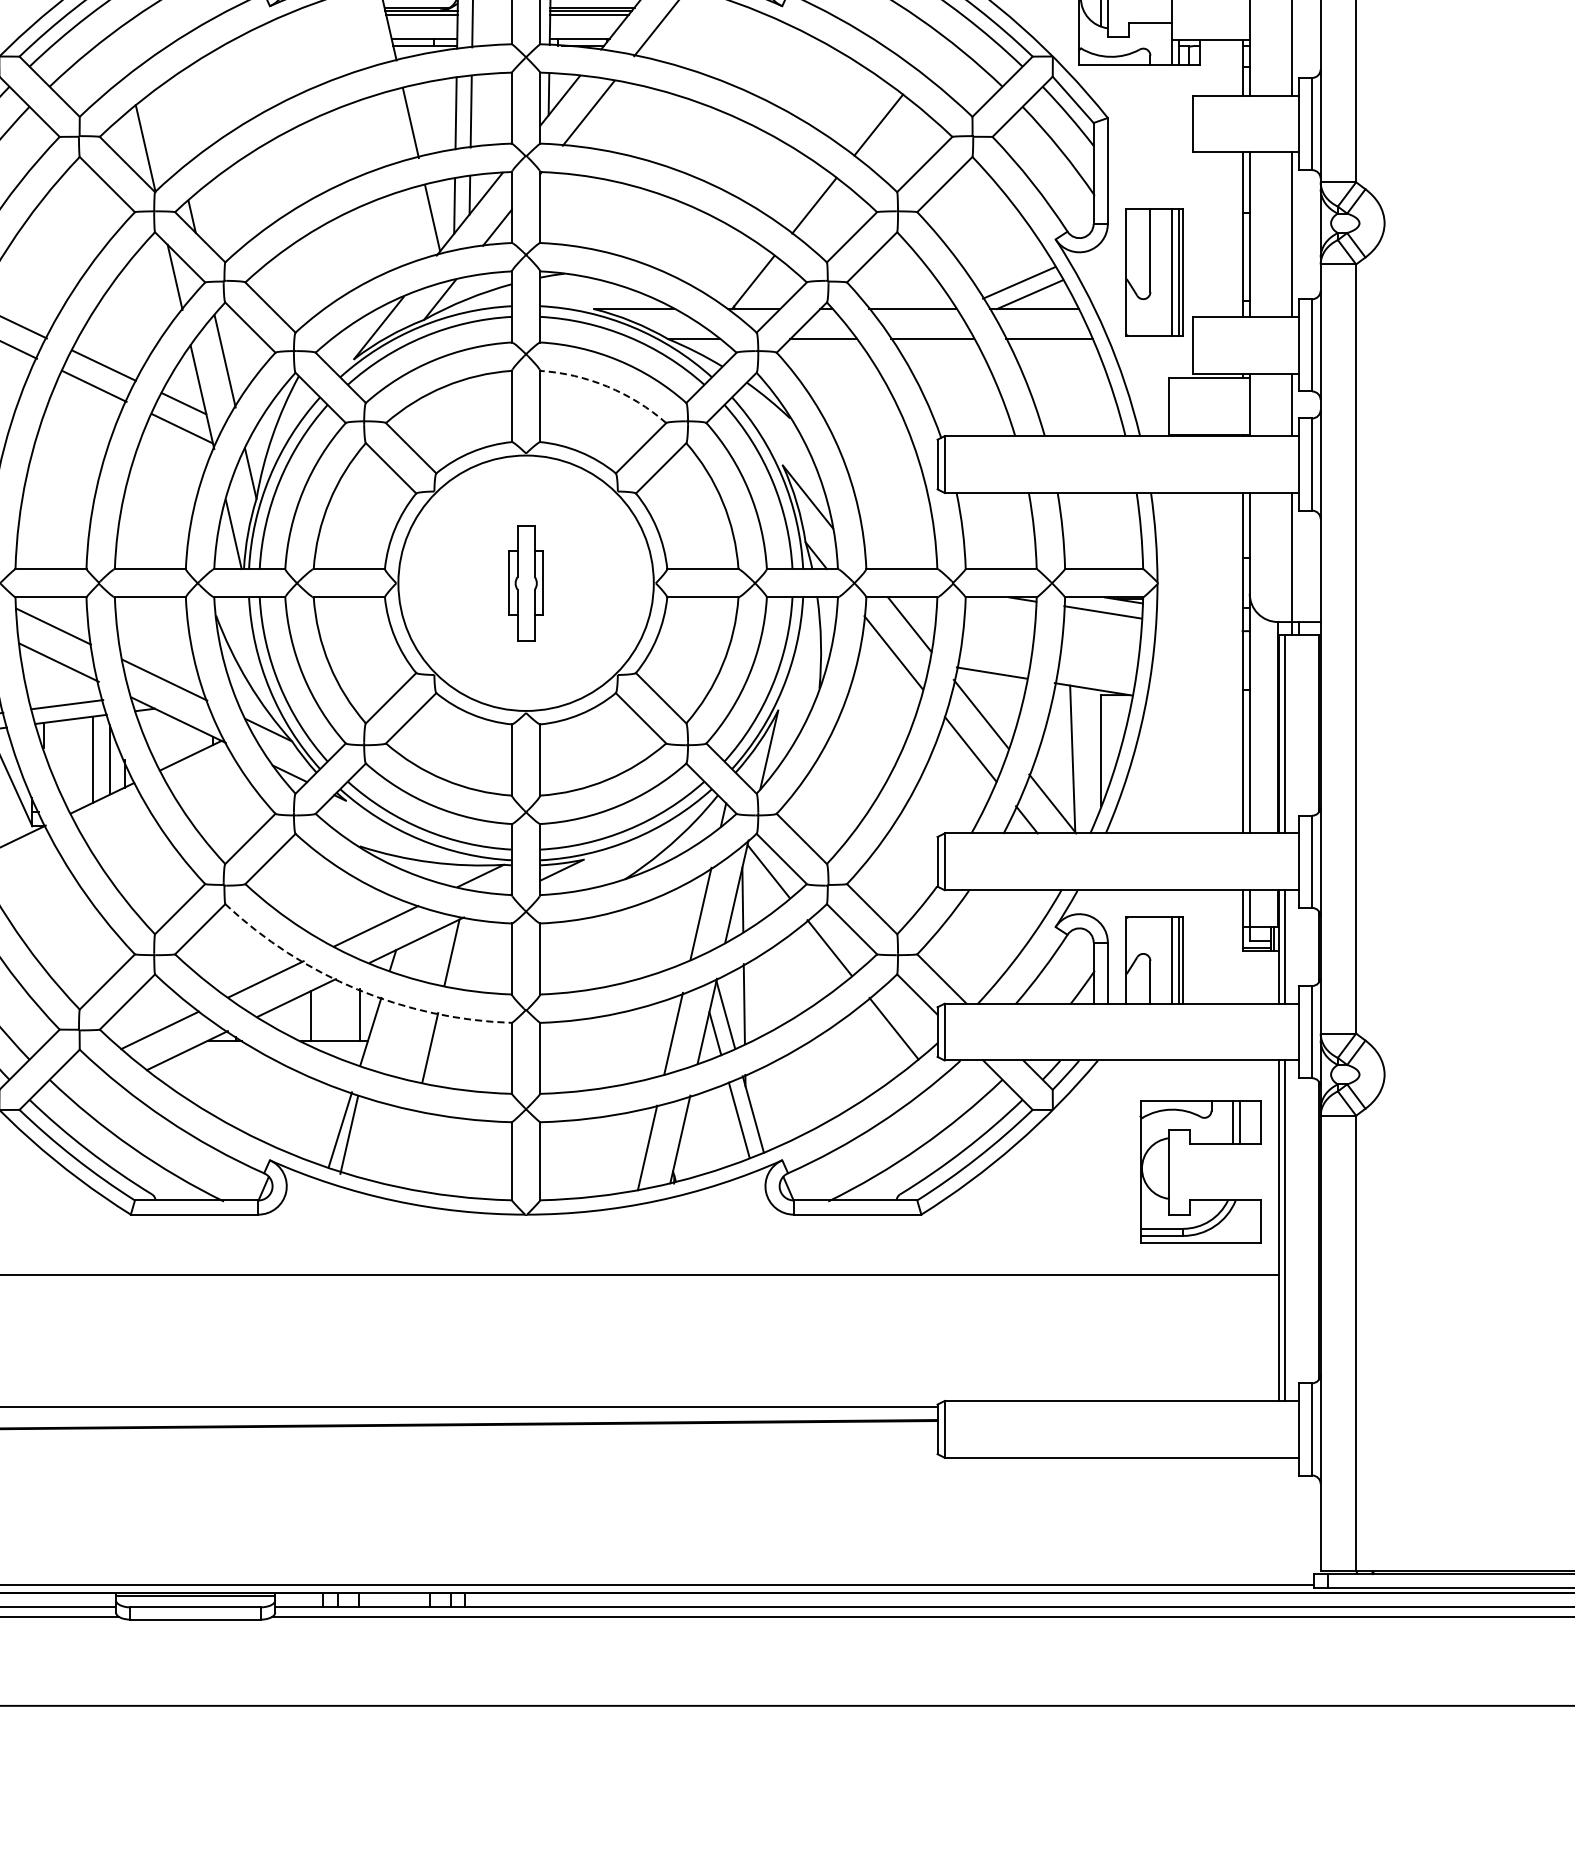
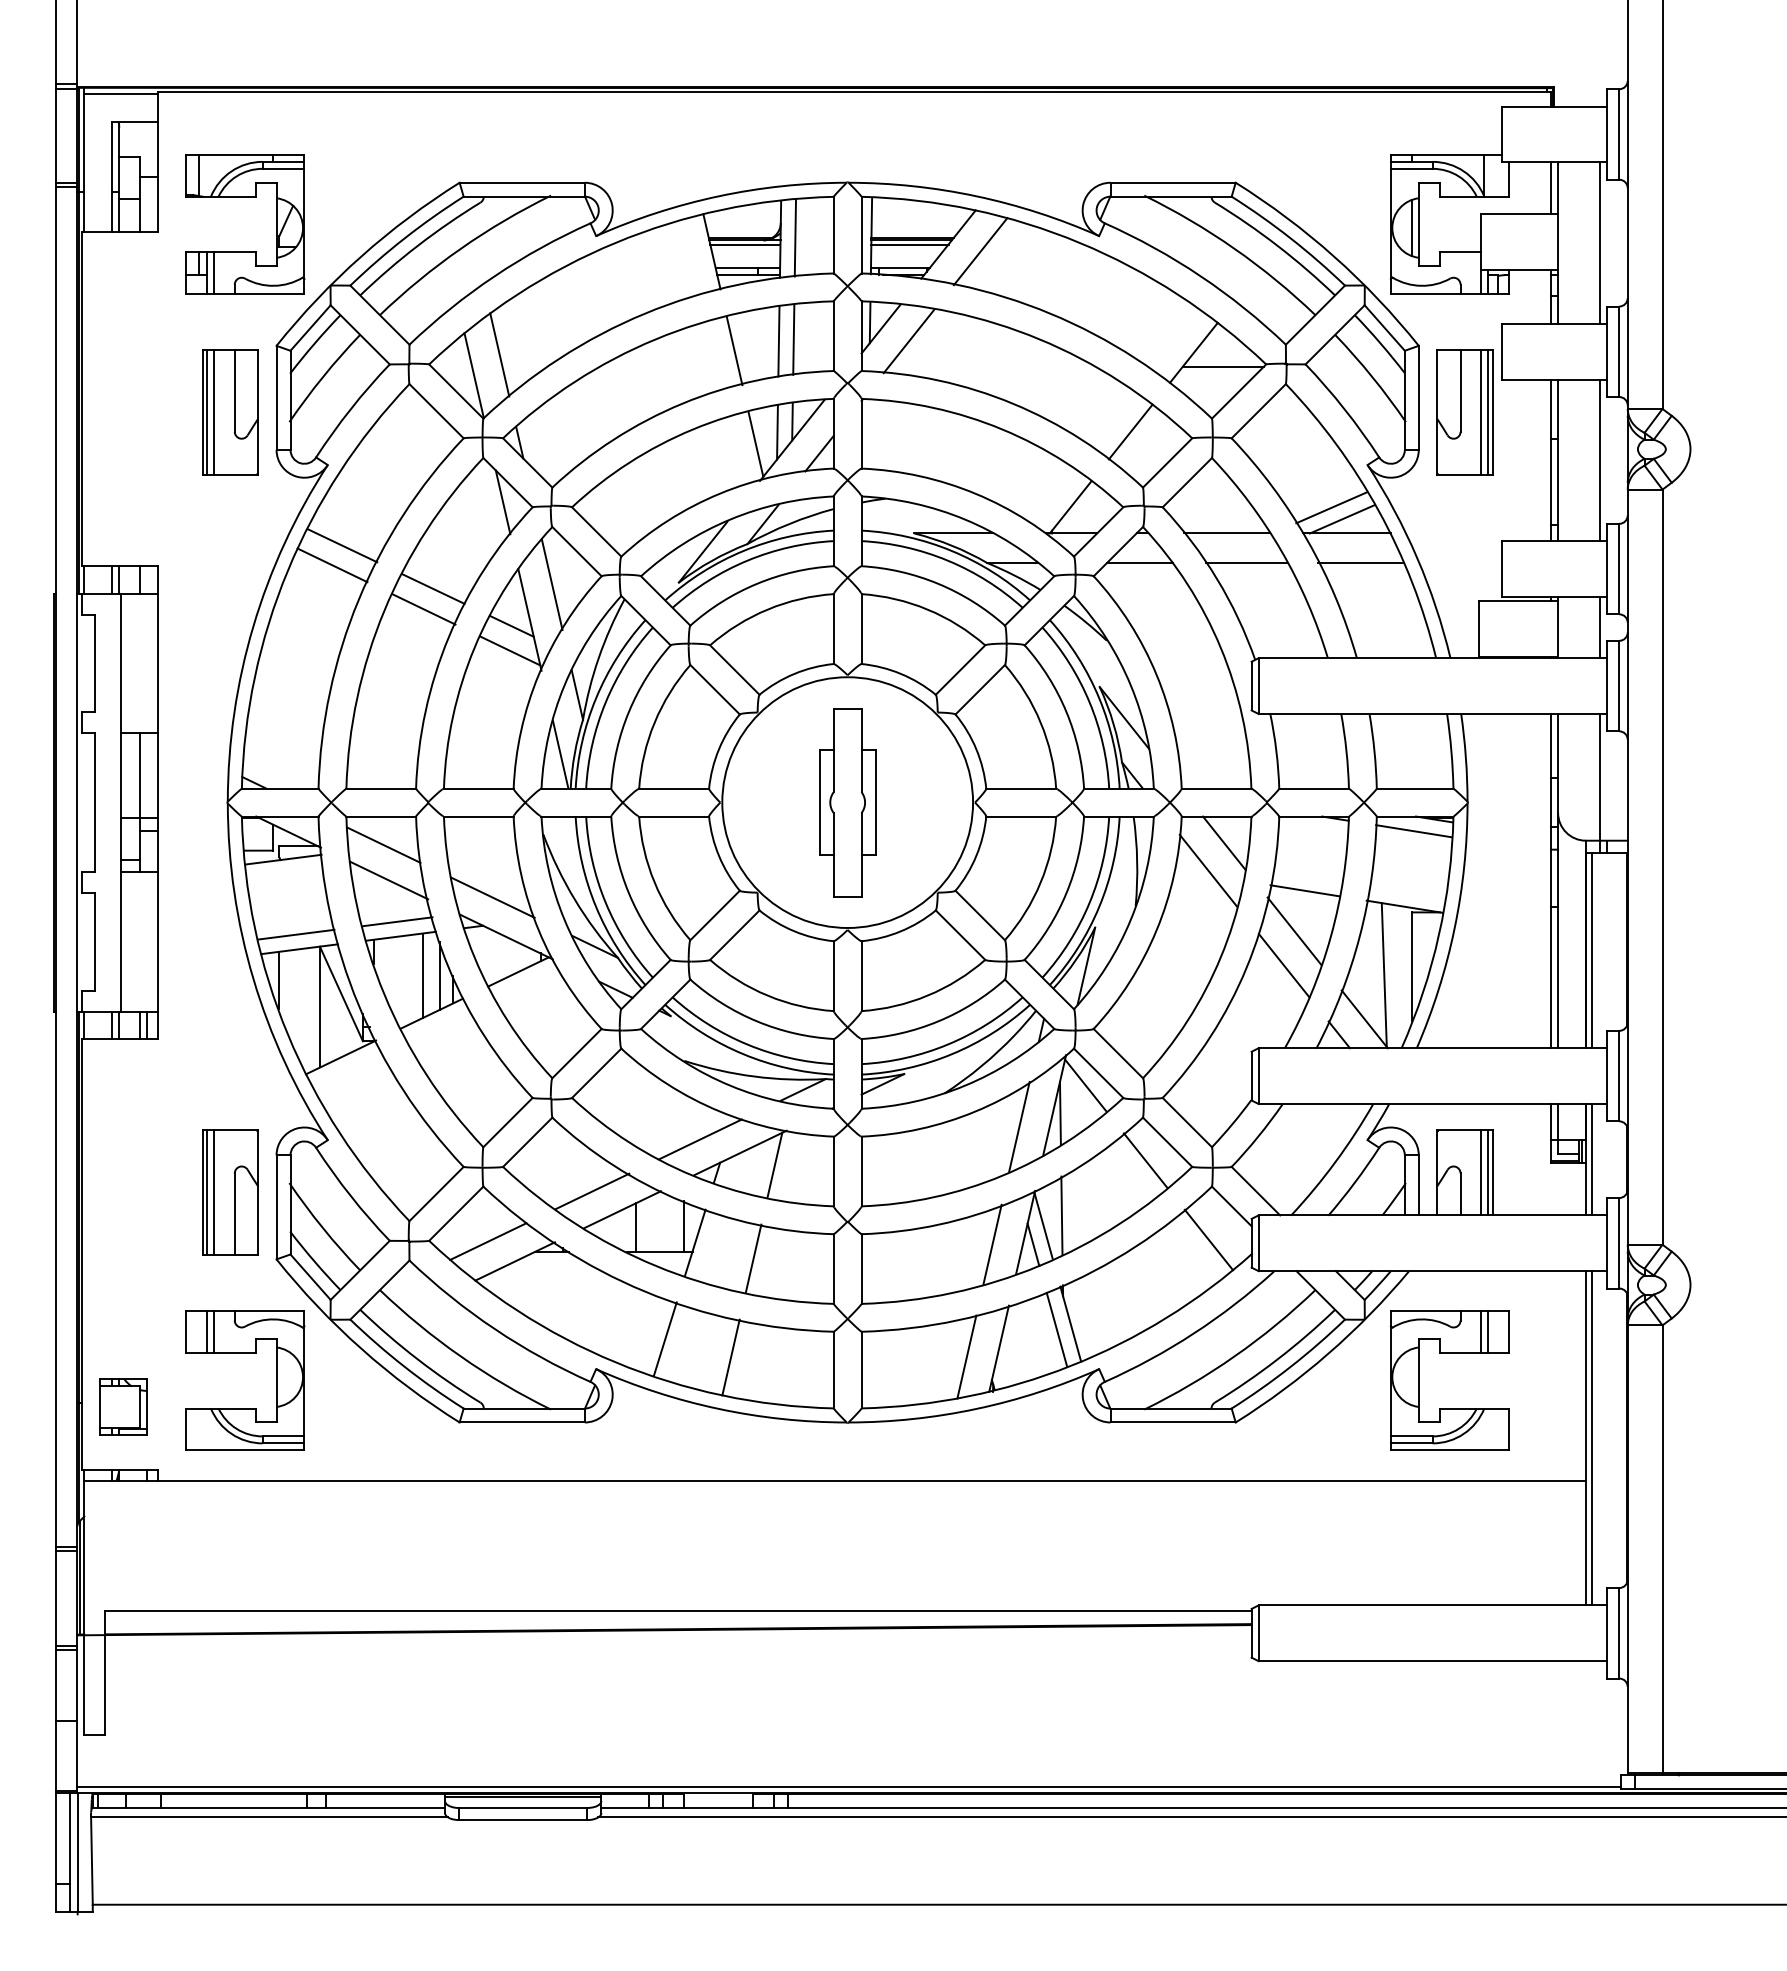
line: (171, 126) -> (499, 354), added
line: (907, 140) -> (1222, 367), added
part: (1154, 272) -> (1464, 412), moved
arc: (607, 386) -> (927, 609), dashed -> solid
part: (525, 583) -> (847, 802), size x1.67
arc: (357, 989) -> (682, 1201), dashed -> solid
line: (348, 1135) -> (730, 1357), moved
part: (1200, 1144) -> (1449, 1353), moved

